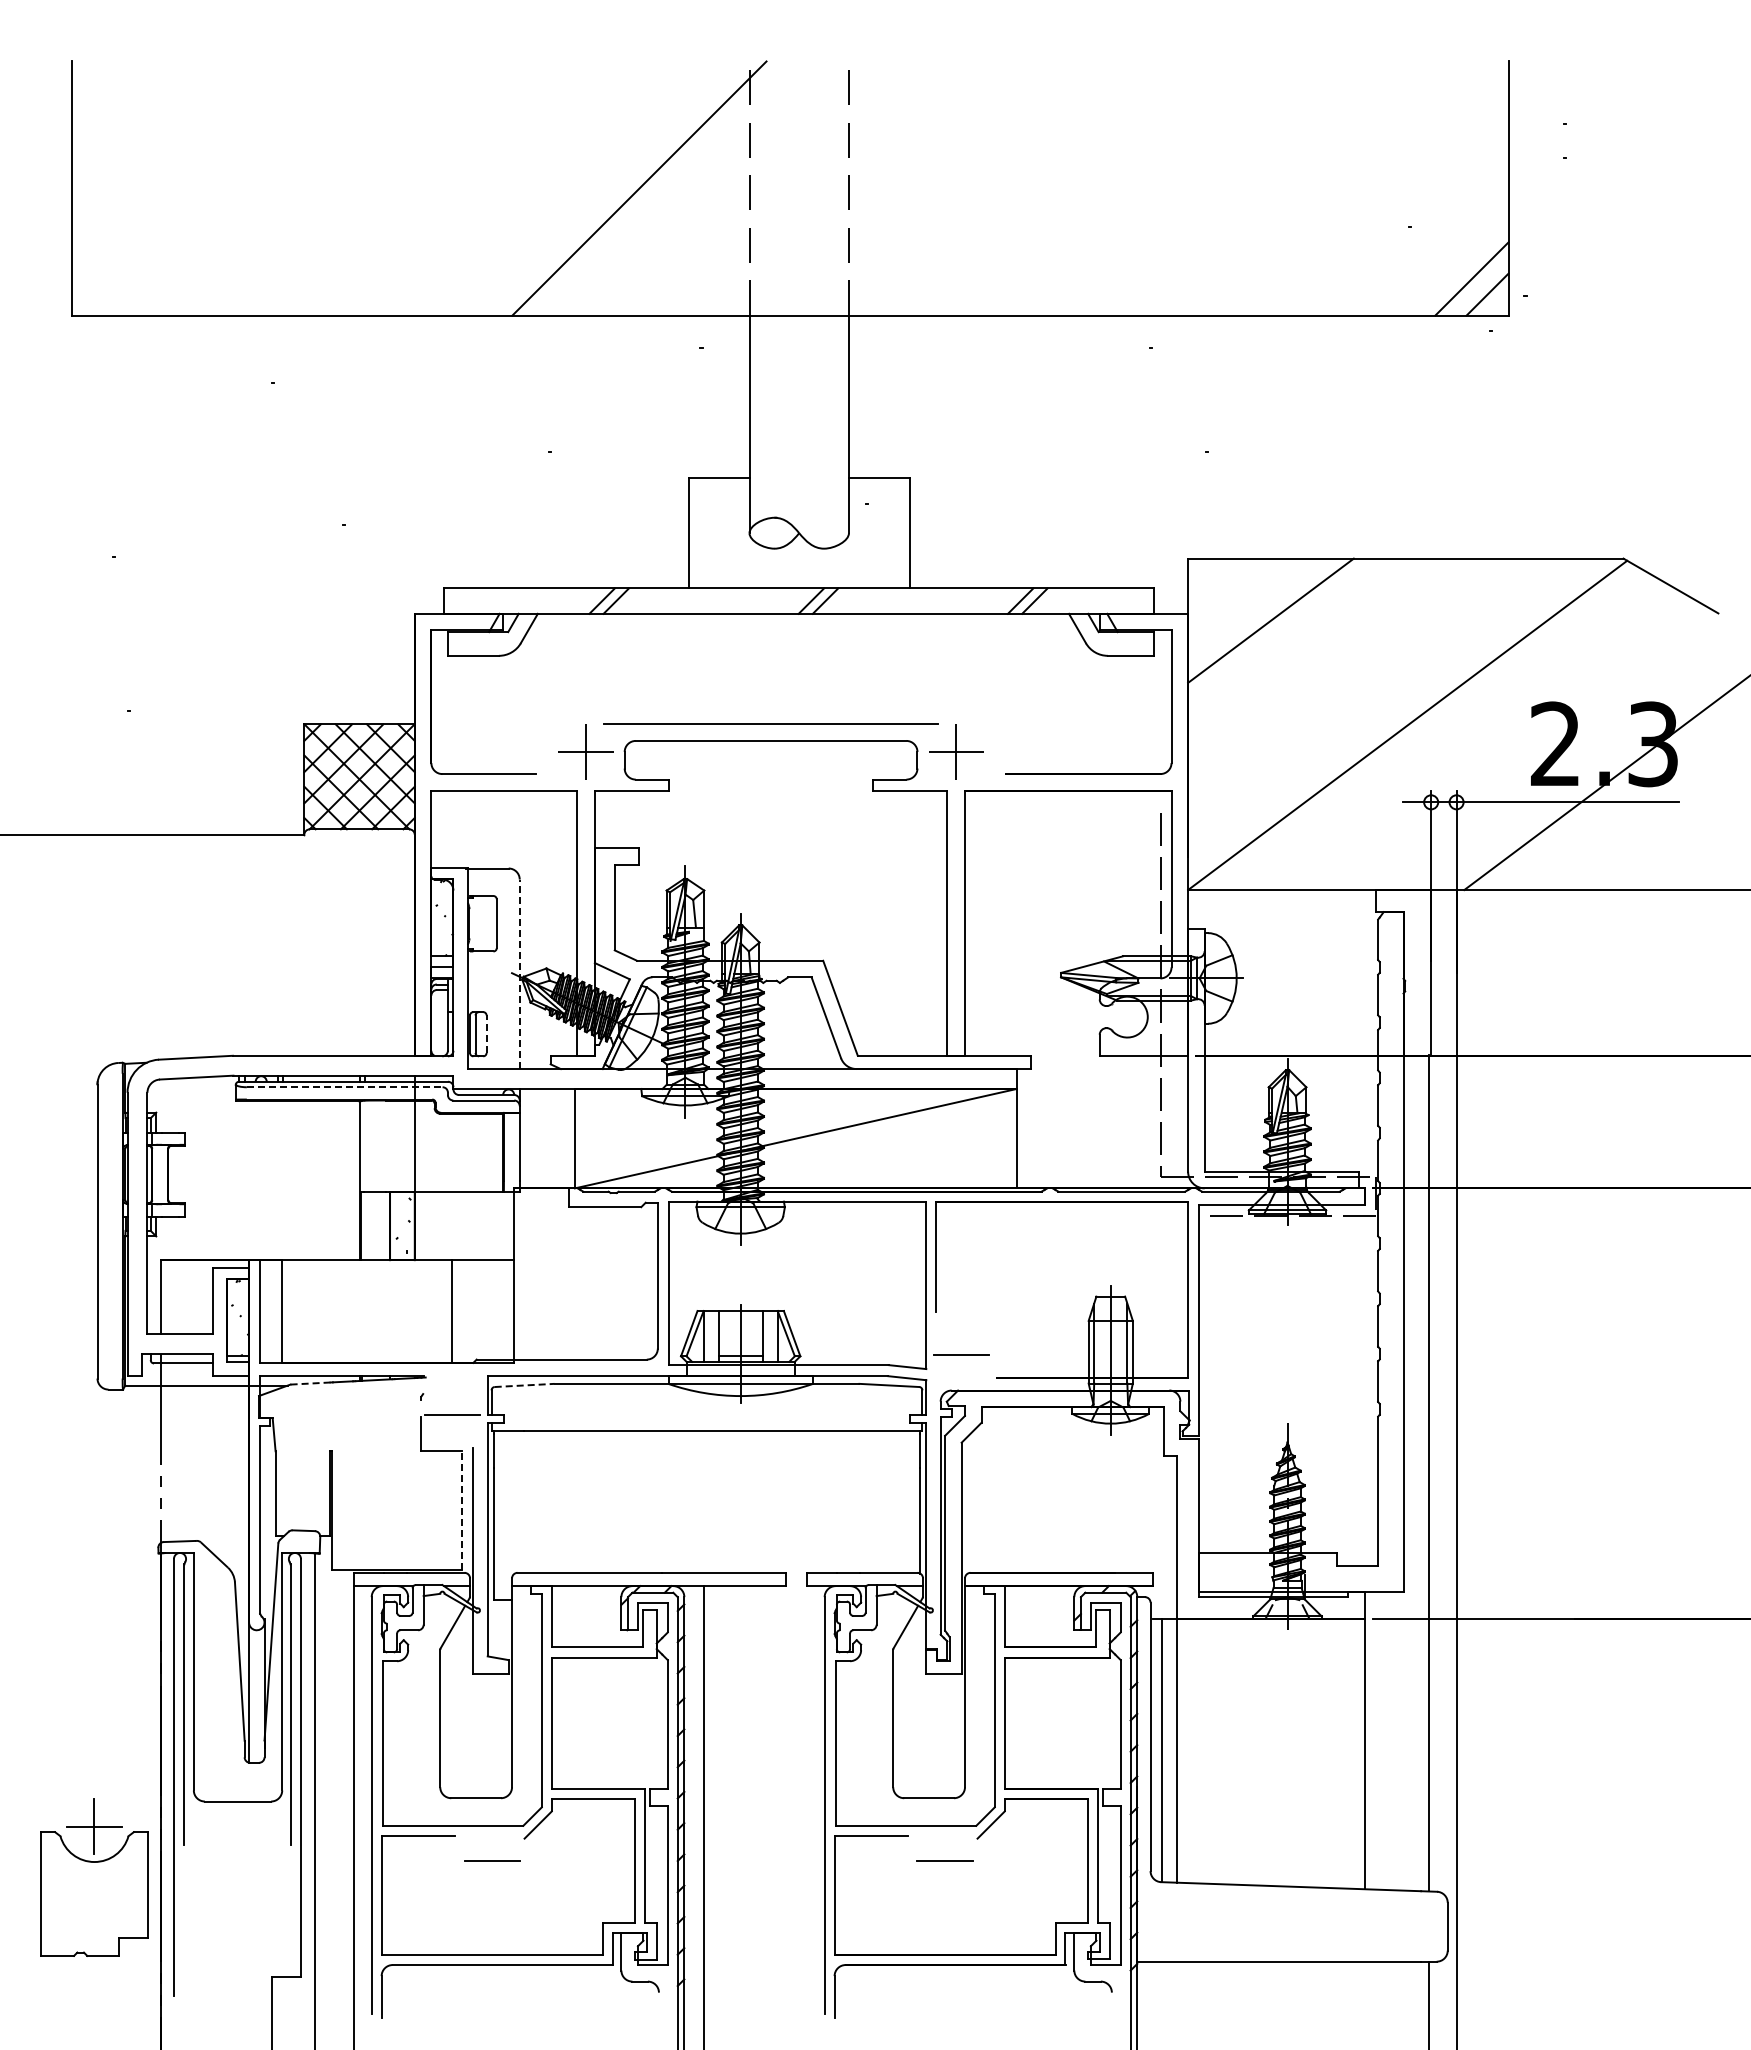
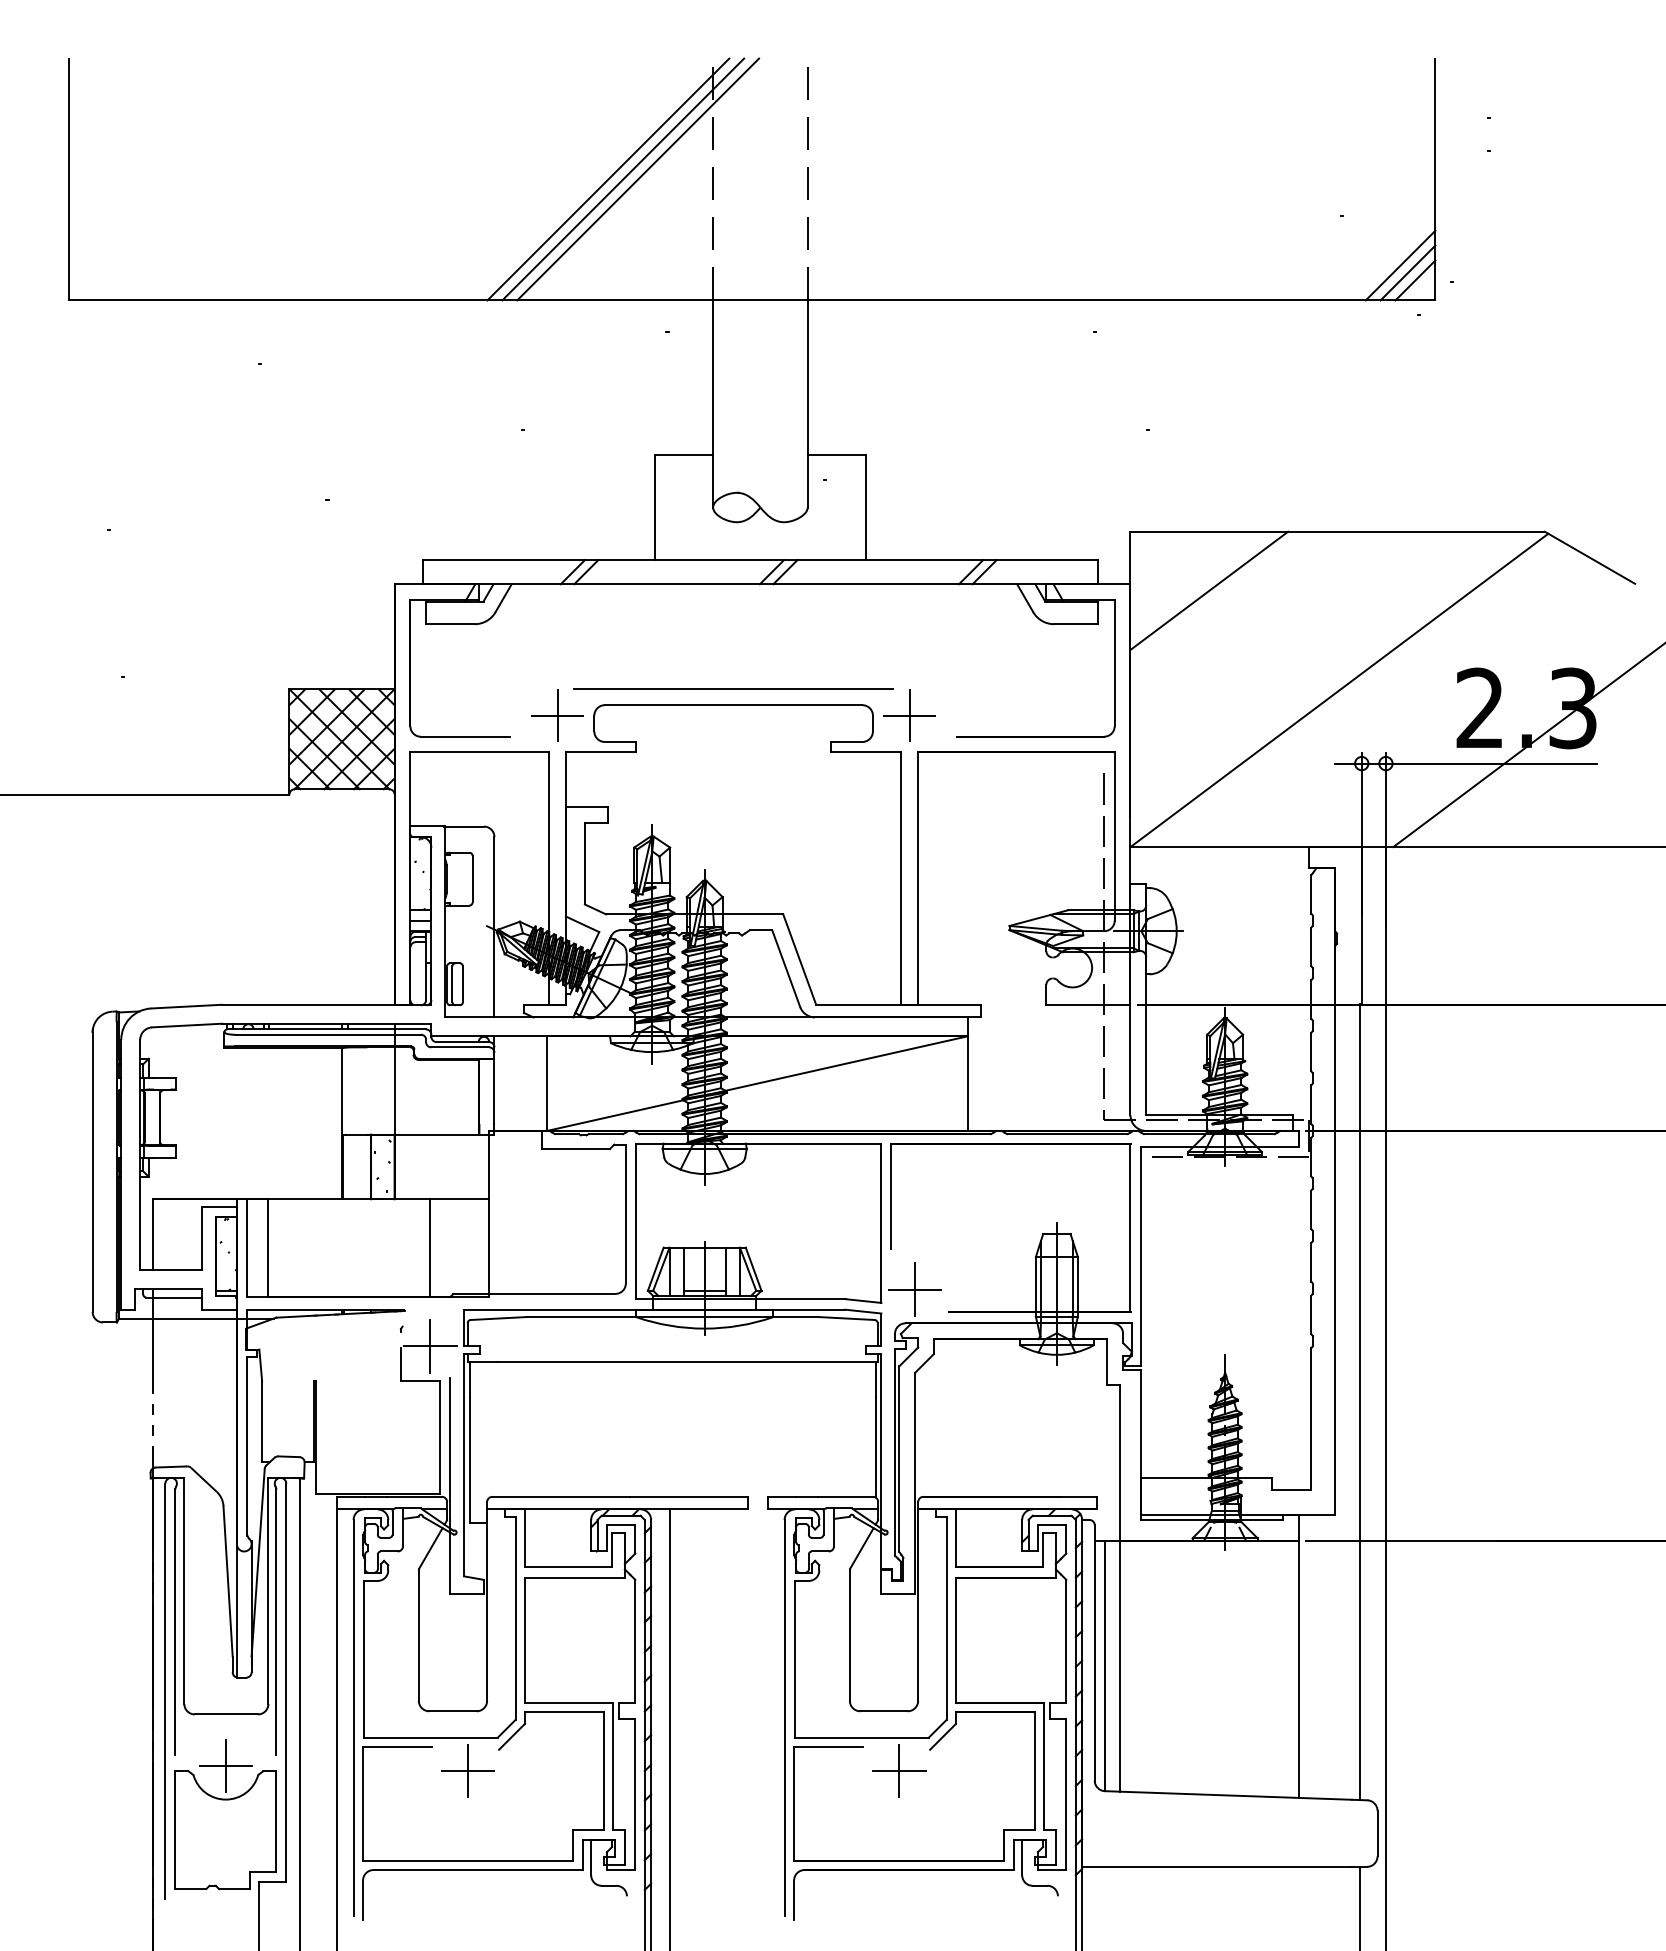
line: (655, 188) -> (623, 179), added
line: (670, 188) -> (637, 179), added
line: (1479, 286) -> (1407, 272), added
line: (519, 974) -> (494, 927), dashed -> solid
line: (486, 1034) -> (462, 984), dashed -> solid
line: (344, 1087) -> (327, 1034), dashed -> solid
line: (961, 1354) -> (914, 1289), added
line: (310, 1383) -> (295, 1316), dashed -> solid
line: (524, 1385) -> (498, 1318), dashed -> solid
line: (452, 1414) -> (430, 1346), added
line: (462, 1509) -> (439, 1436), dashed -> solid
line: (492, 1860) -> (468, 1770), added
line: (945, 1860) -> (899, 1770), added
part: (94, 1877) -> (225, 1814), moved

